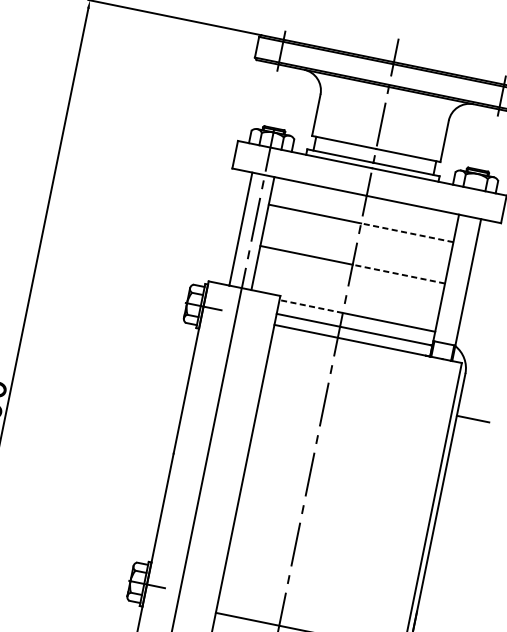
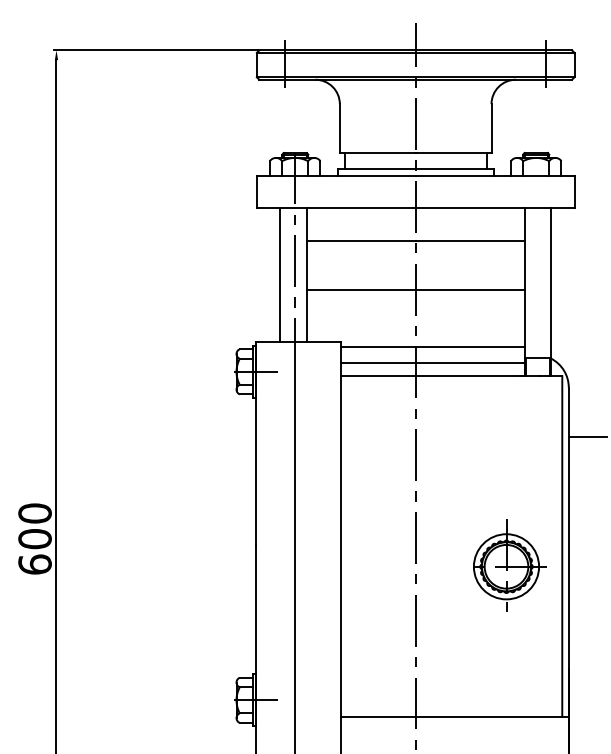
line: (407, 233) -> (470, 241), dashed -> solid
line: (399, 273) -> (470, 289), dashed -> solid
line: (310, 306) -> (377, 346), dashed -> solid
part: (384, 514) -> (509, 565), added

